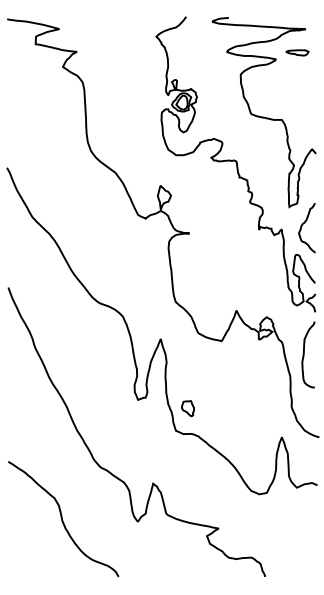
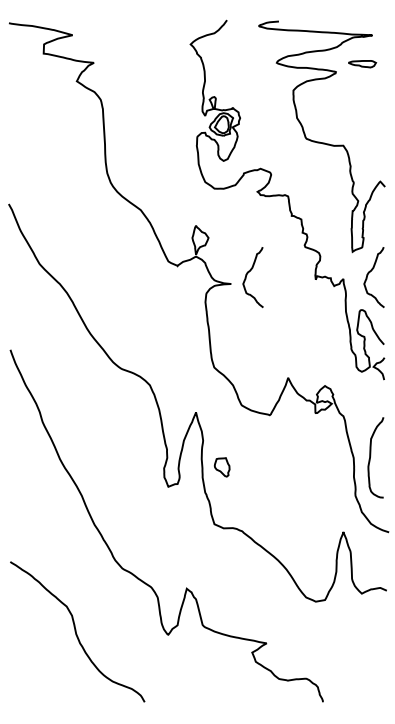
curve: (203, 226) -> (247, 275), added
curve: (304, 352) -> (371, 455), moved
part: (187, 408) -> (221, 467), moved

